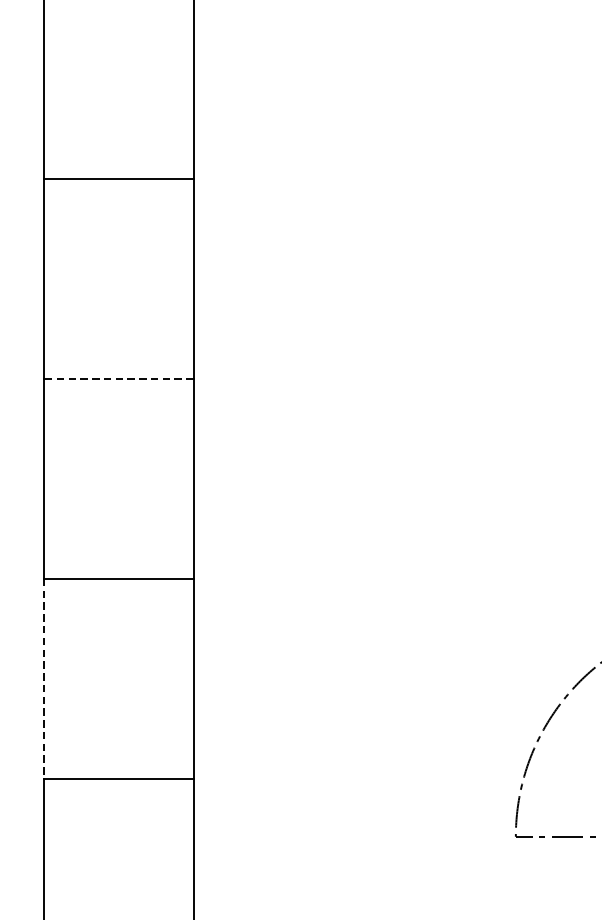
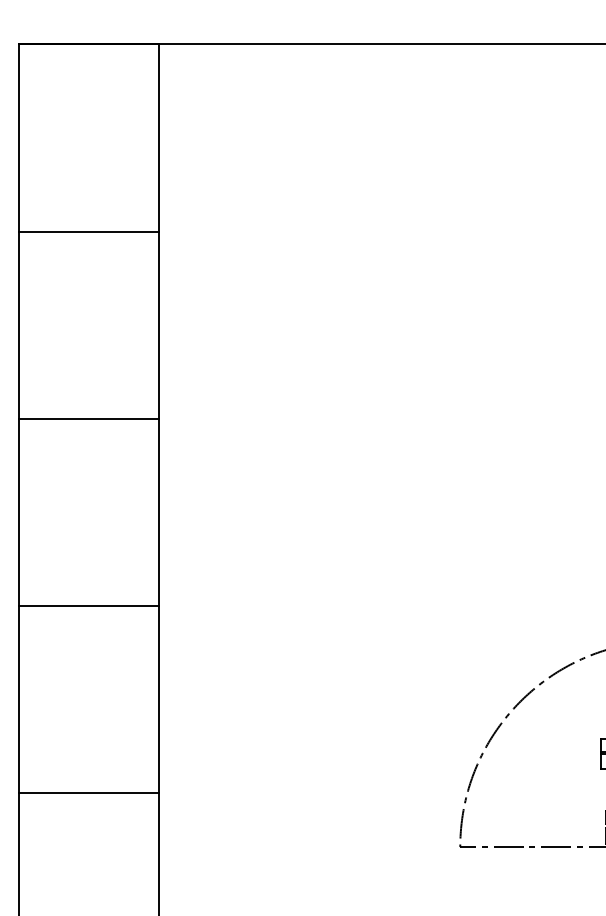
line: (118, 378) -> (88, 418), dashed -> solid
line: (43, 679) -> (18, 699), dashed -> solid

